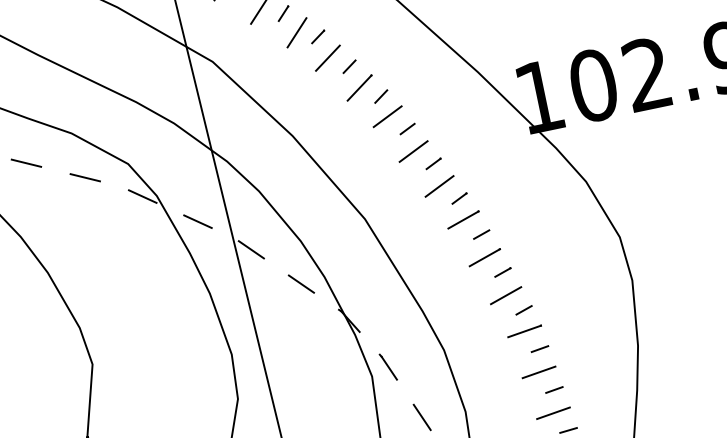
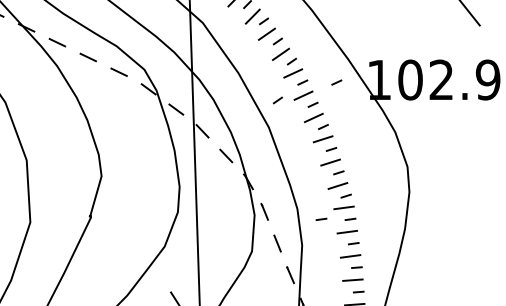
line: (466, 116) -> (336, 82), added
line: (370, 169) -> (277, 100), added
line: (489, 358) -> (321, 218), added

